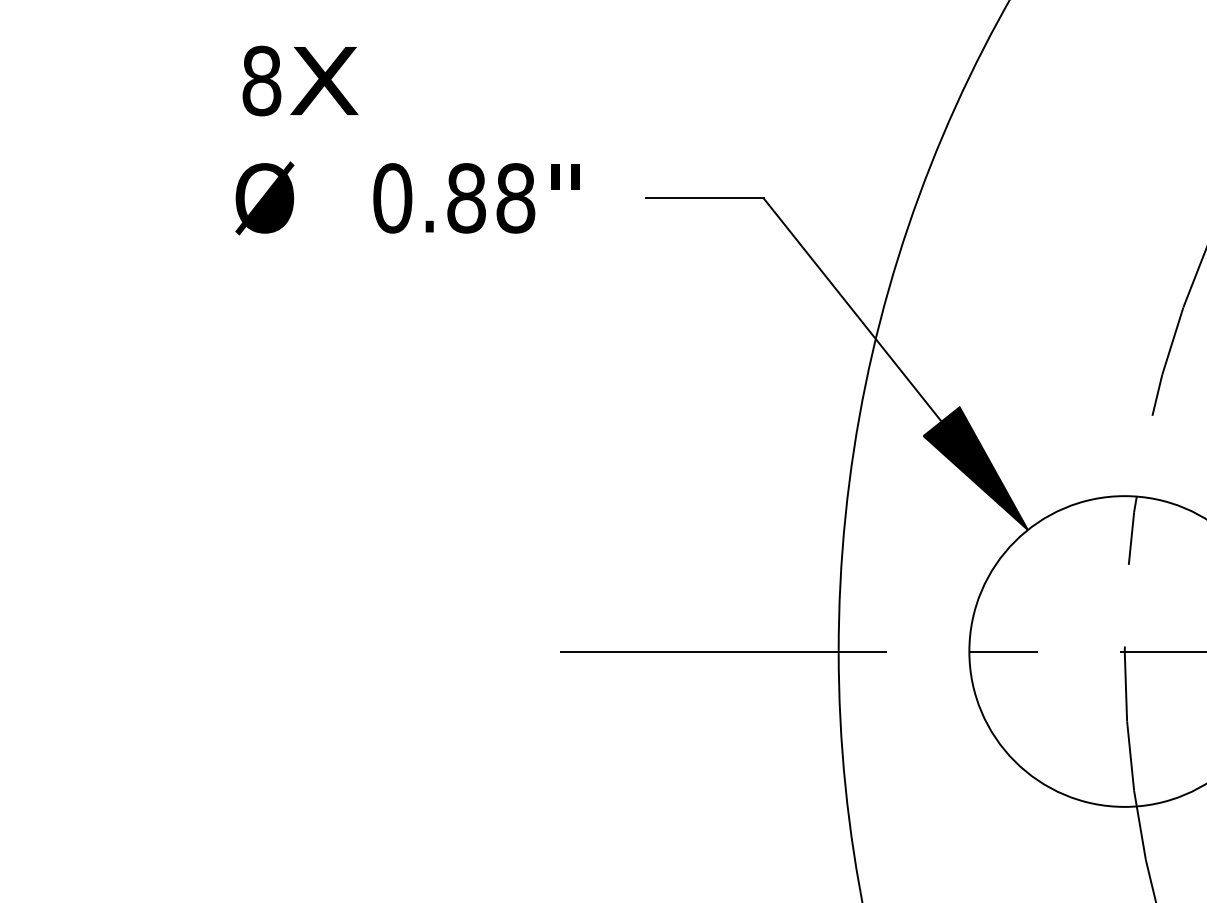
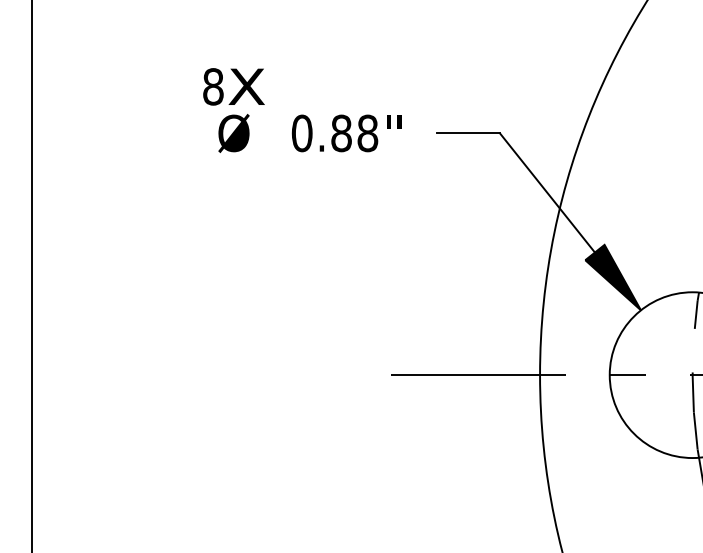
text: (299, 80) -> (233, 86), moved

